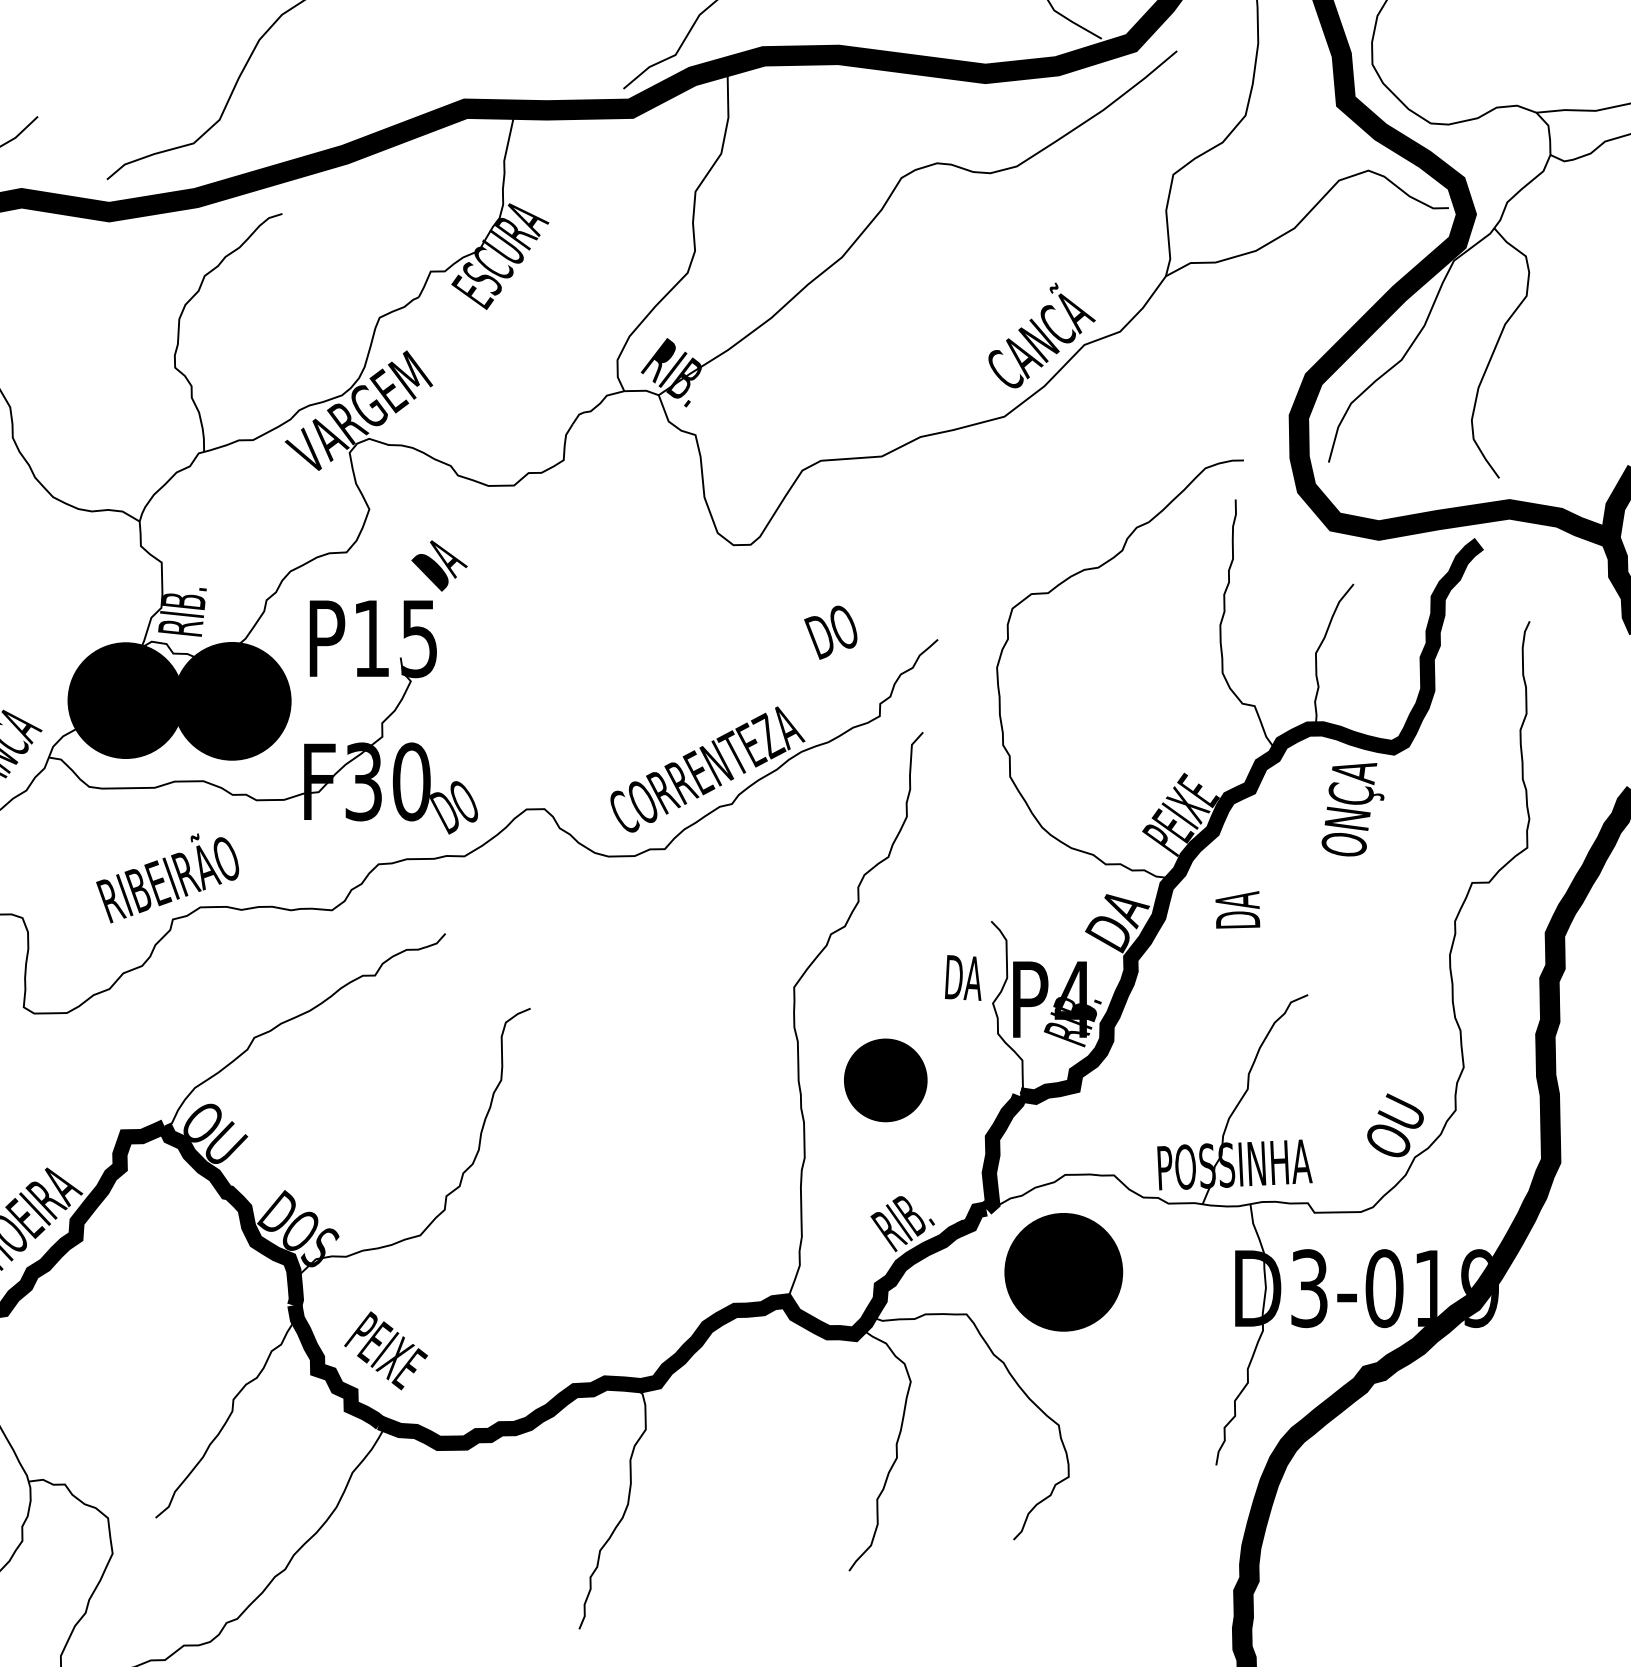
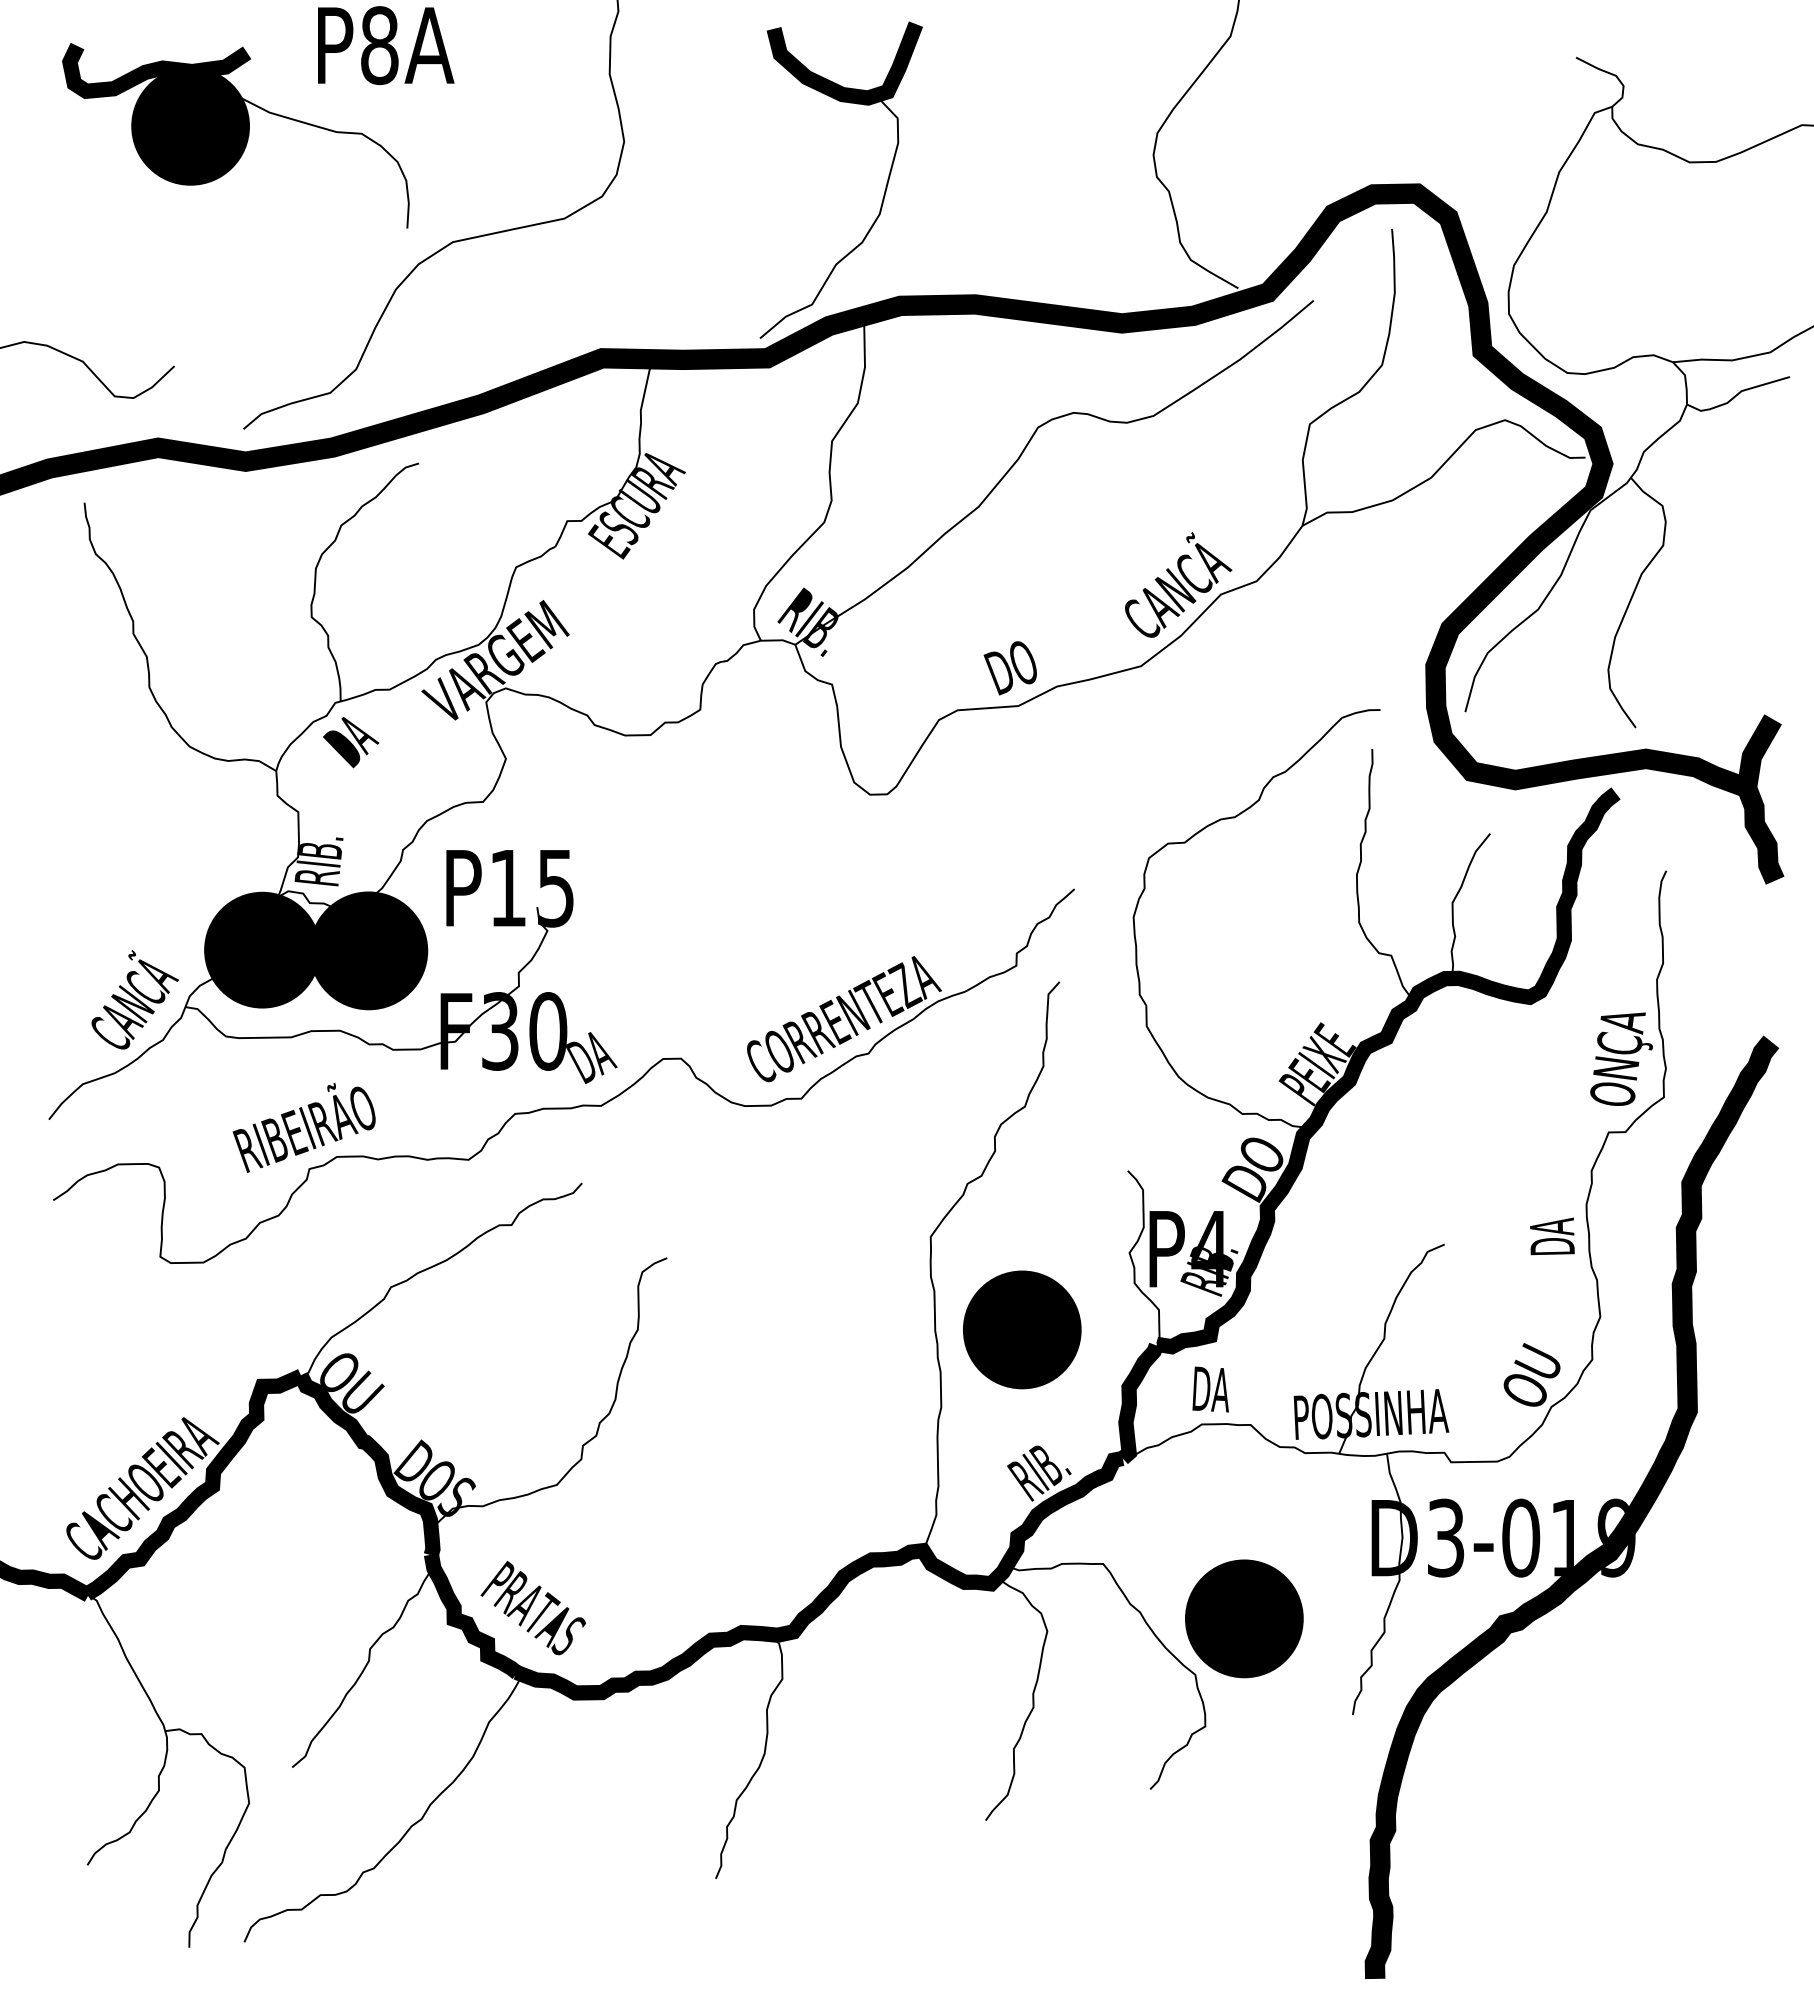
text: (439, 565) -> (351, 742), moved
text: (829, 632) -> (1009, 668), moved
text: (465, 802) -> (602, 1052), DO -> DA
text: (1352, 808) -> (1621, 1058), moved
text: (1126, 907) -> (1263, 1157), DA -> DO
text: (1237, 909) -> (1552, 1236), moved
text: (962, 977) -> (1210, 1389), moved
part: (885, 1079) -> (1022, 1329), size x1.43
part: (1063, 1271) -> (1244, 1618), moved
text: (403, 1365) -> (540, 1615), PEIXE -> PRATAS

